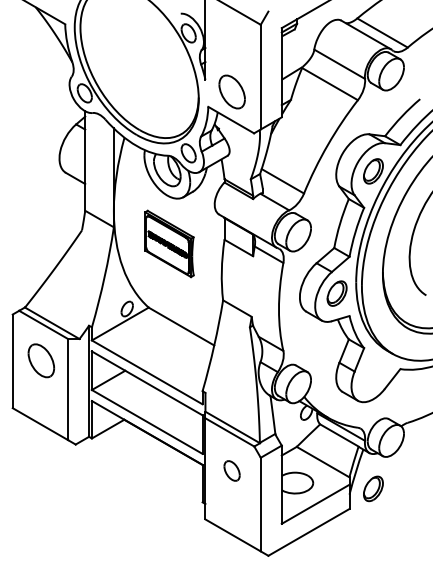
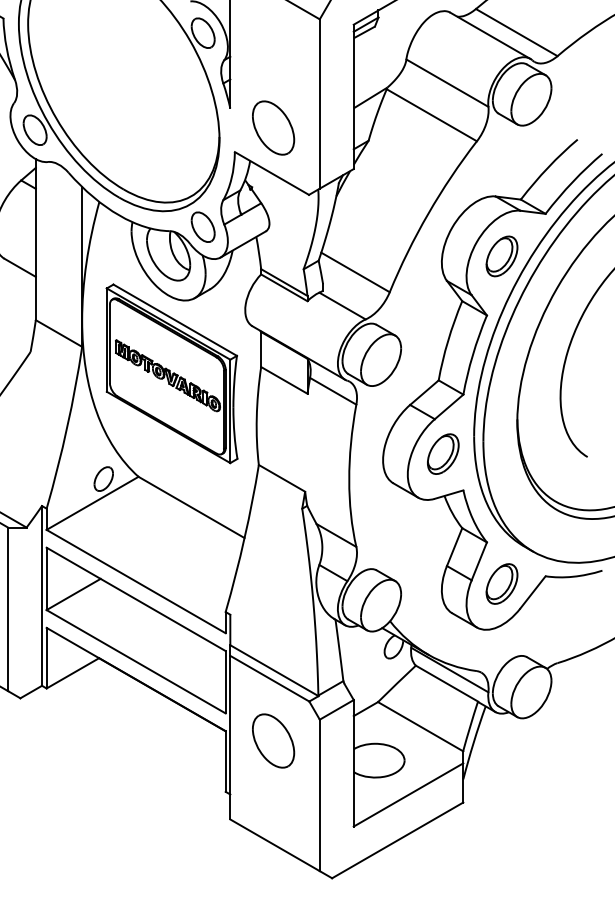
part: (169, 243) -> (172, 373), size x1.67
part: (231, 470) -> (272, 740), size x1.67
part: (373, 488) -> (502, 583), moved

